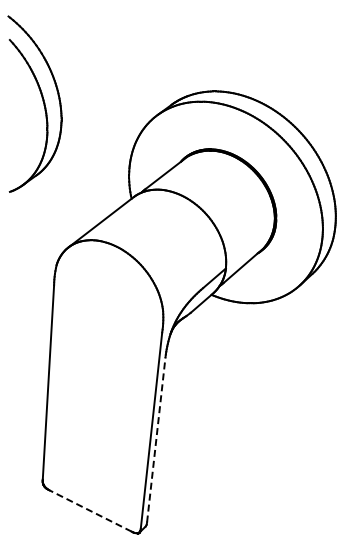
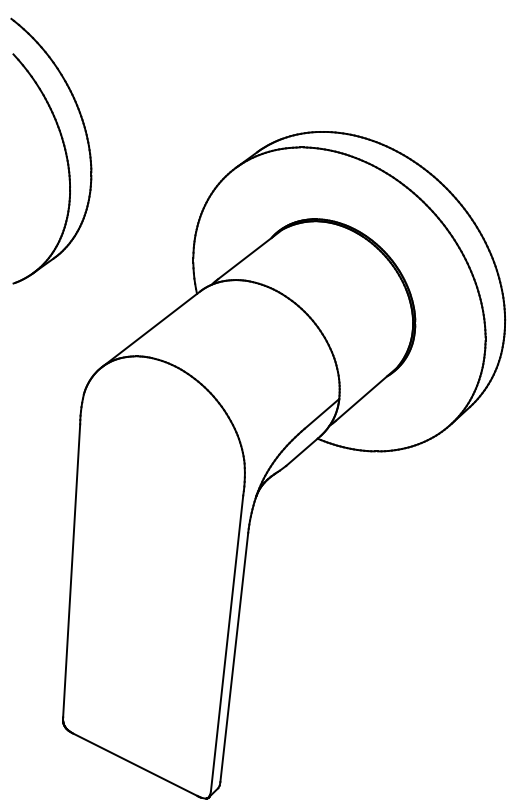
line: (156, 439) -> (234, 656), dashed -> solid
line: (90, 510) -> (135, 763), dashed -> solid

